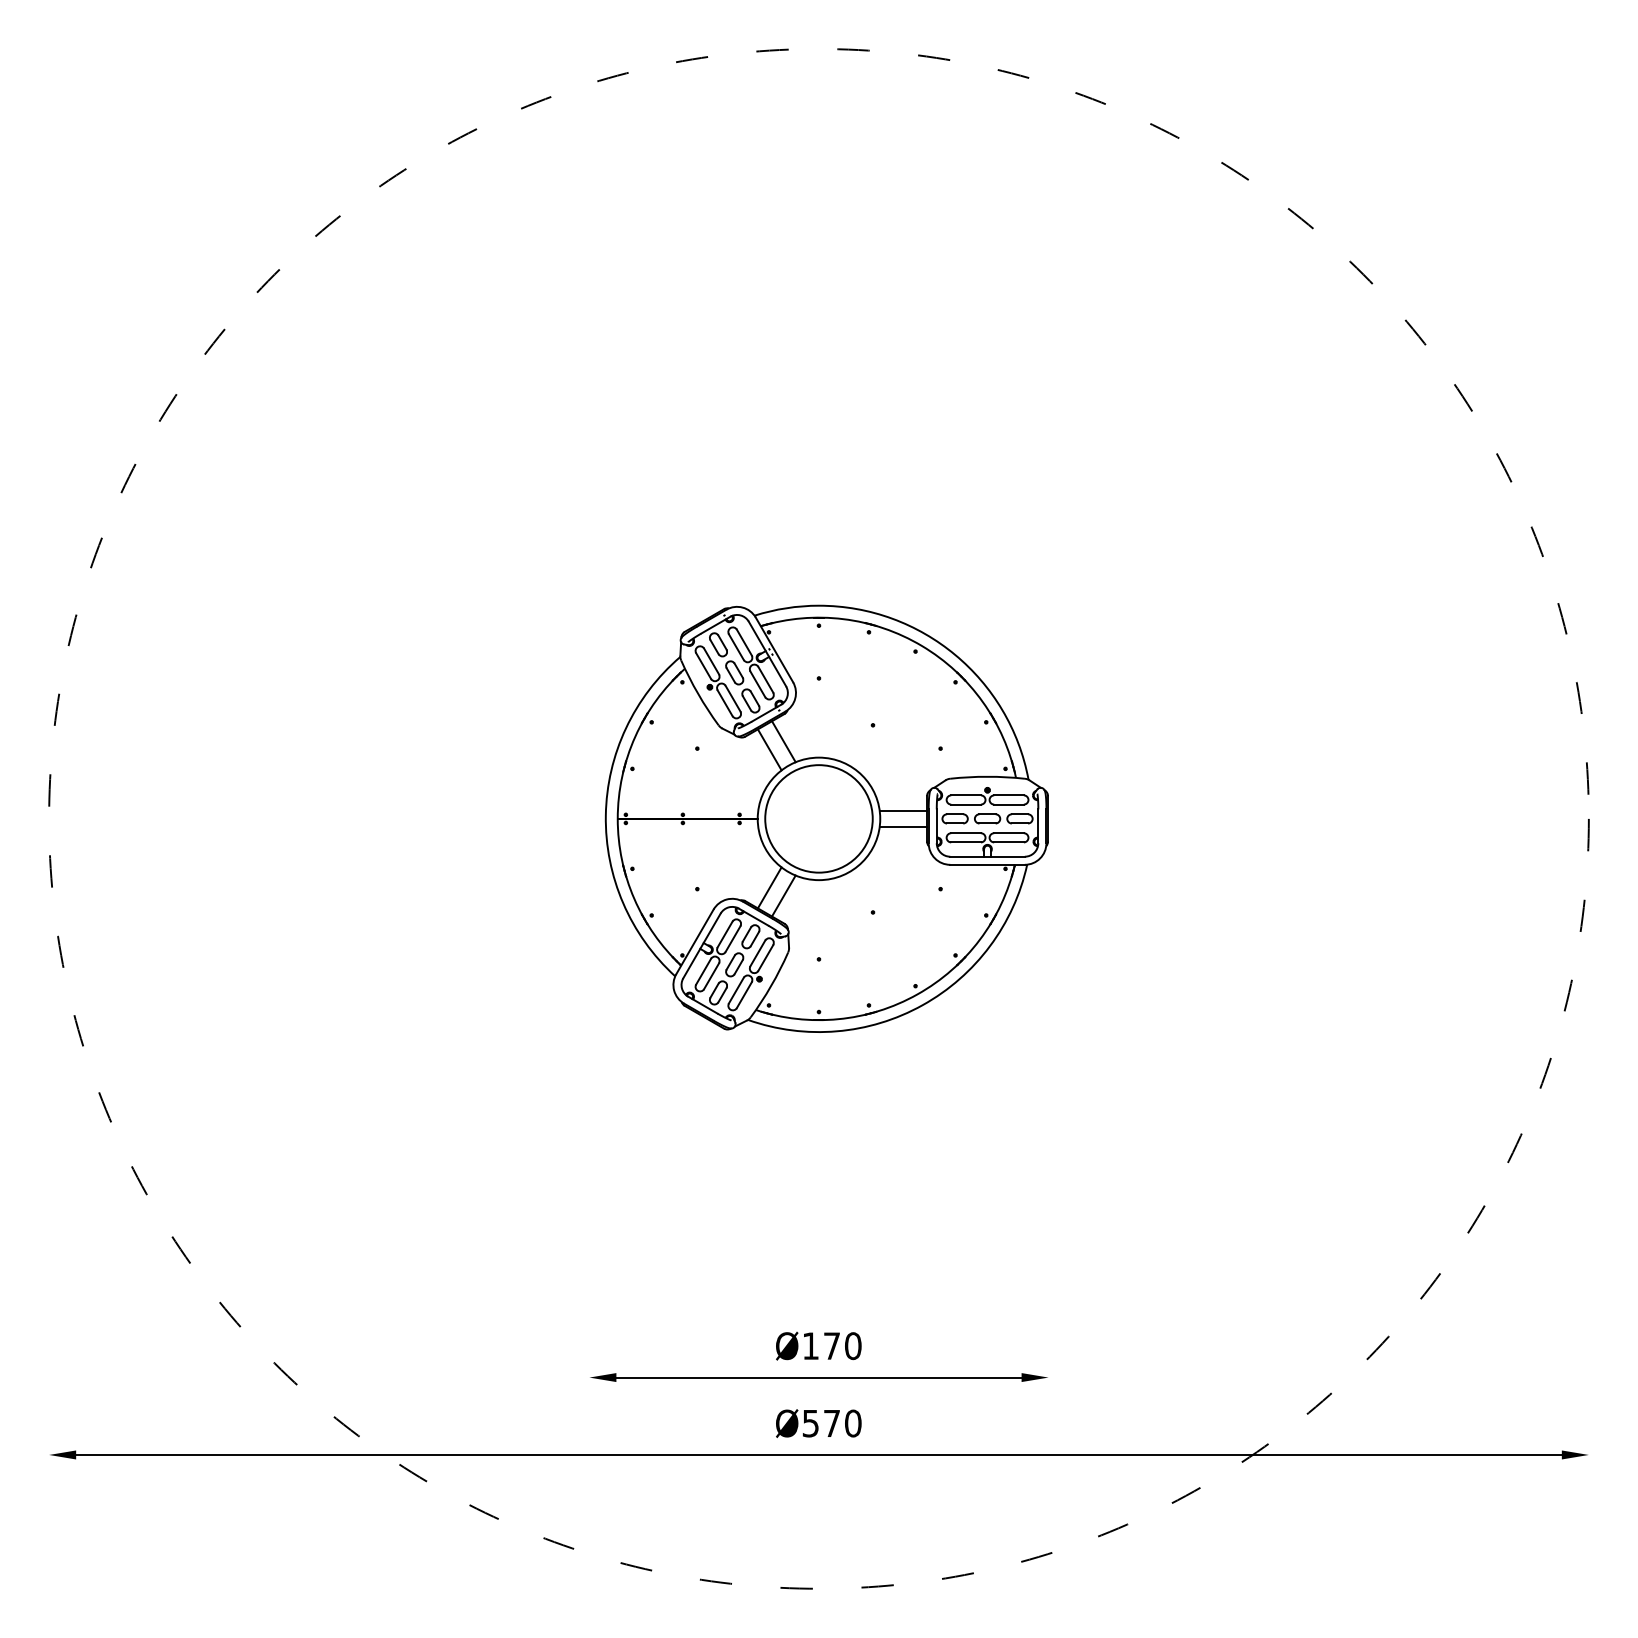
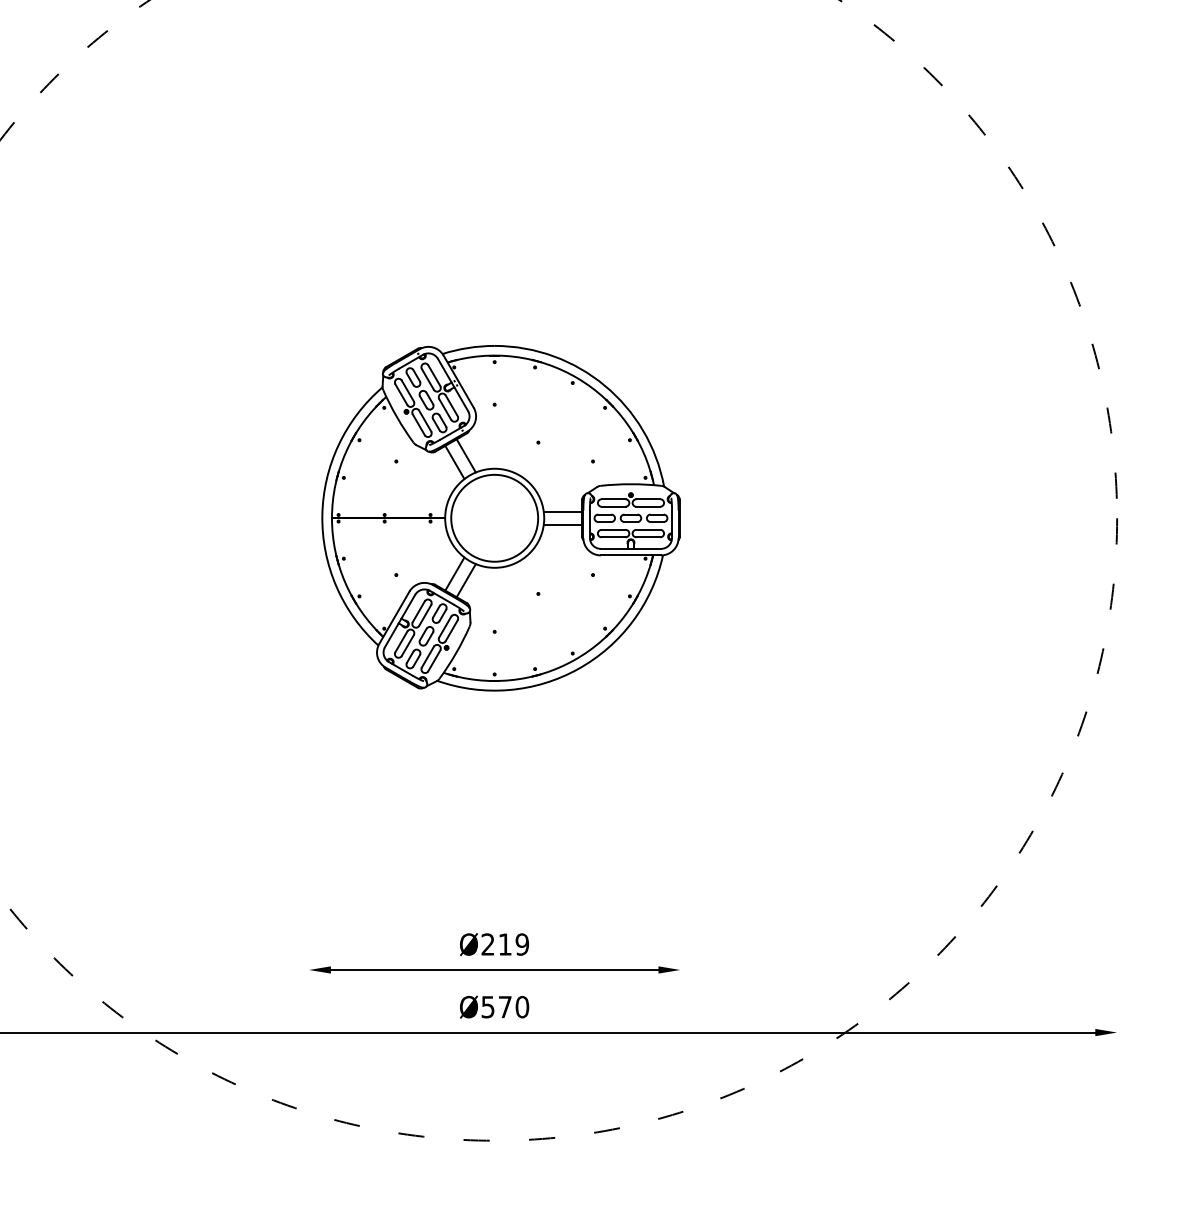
text: (831, 1346) -> (504, 944), Ø170 -> Ø219

